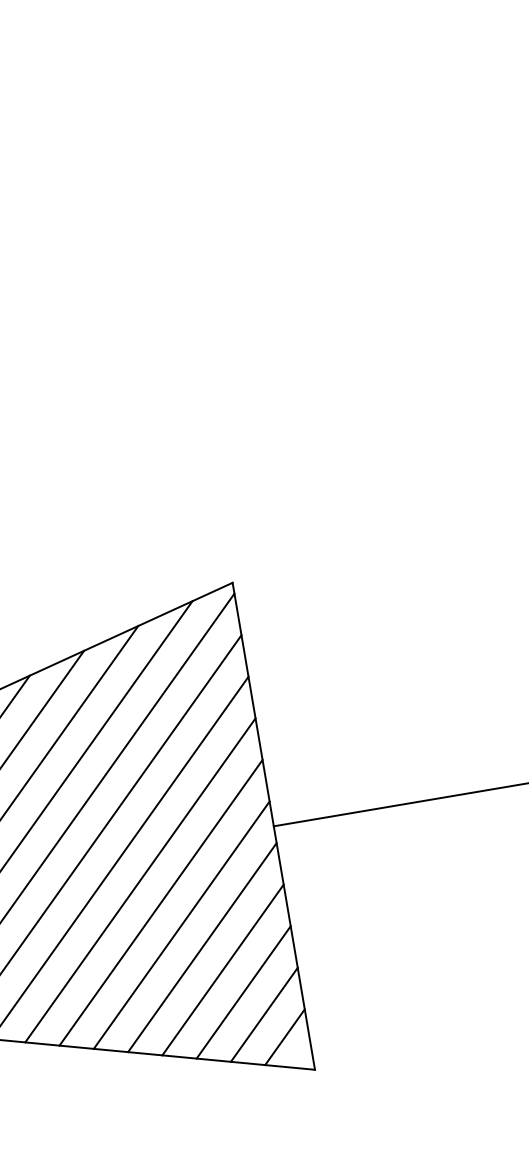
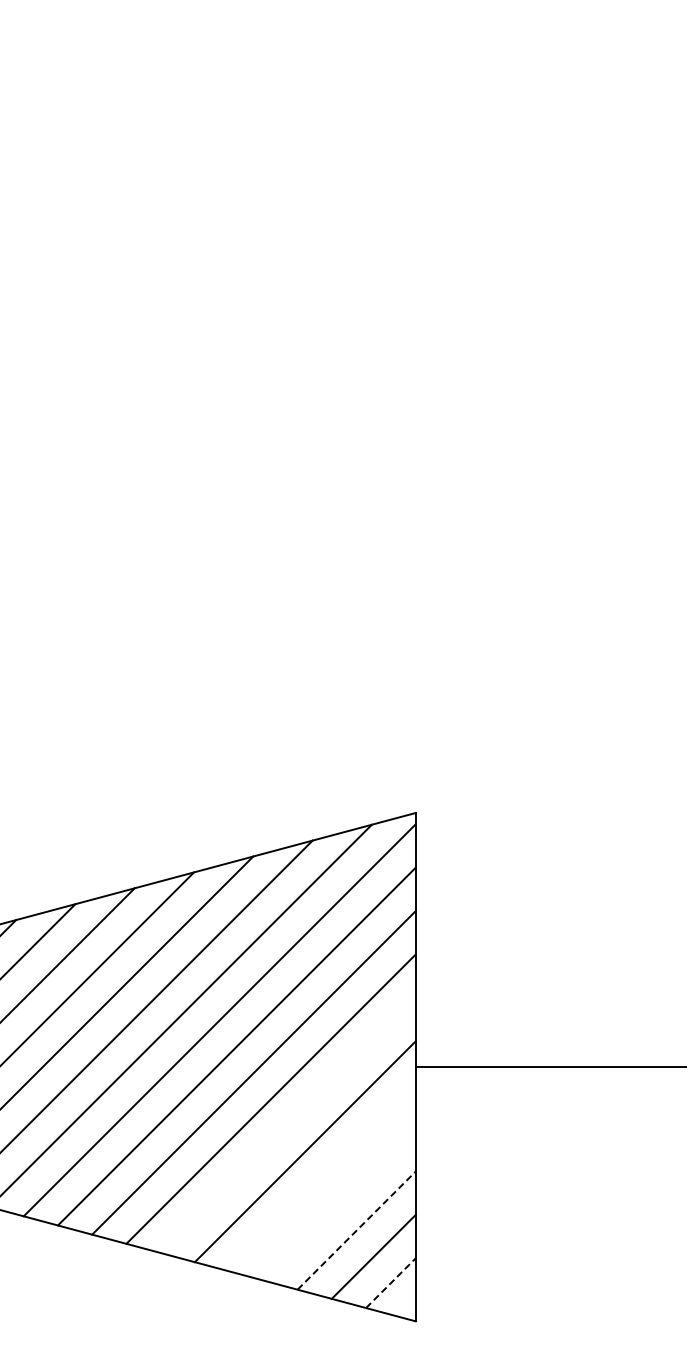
line: (160, 902) -> (287, 1125), removed
line: (202, 947) -> (322, 1177), removed
line: (223, 970) -> (339, 1204), removed
line: (243, 992) -> (356, 1230), solid -> dashed
line: (285, 1036) -> (391, 1282), solid -> dashed

